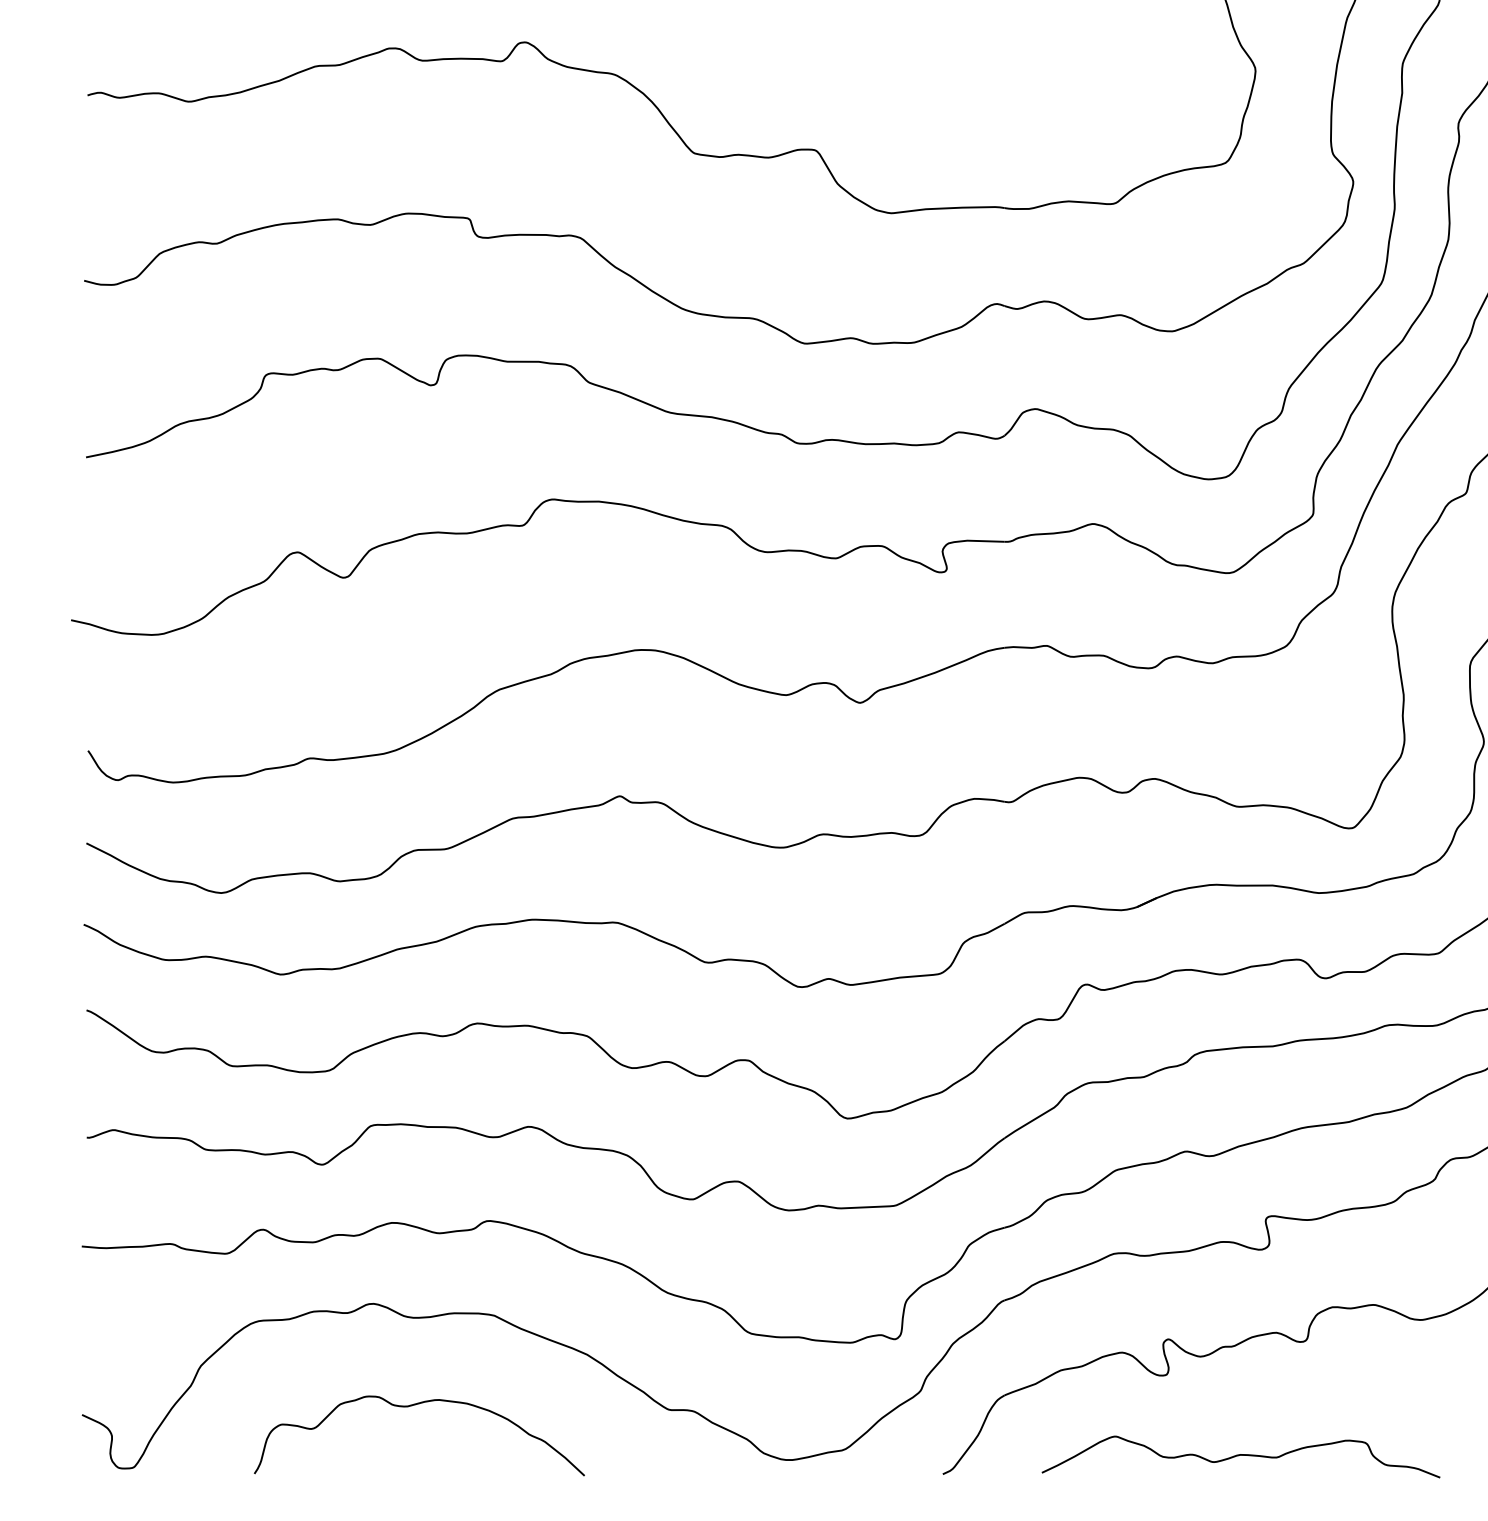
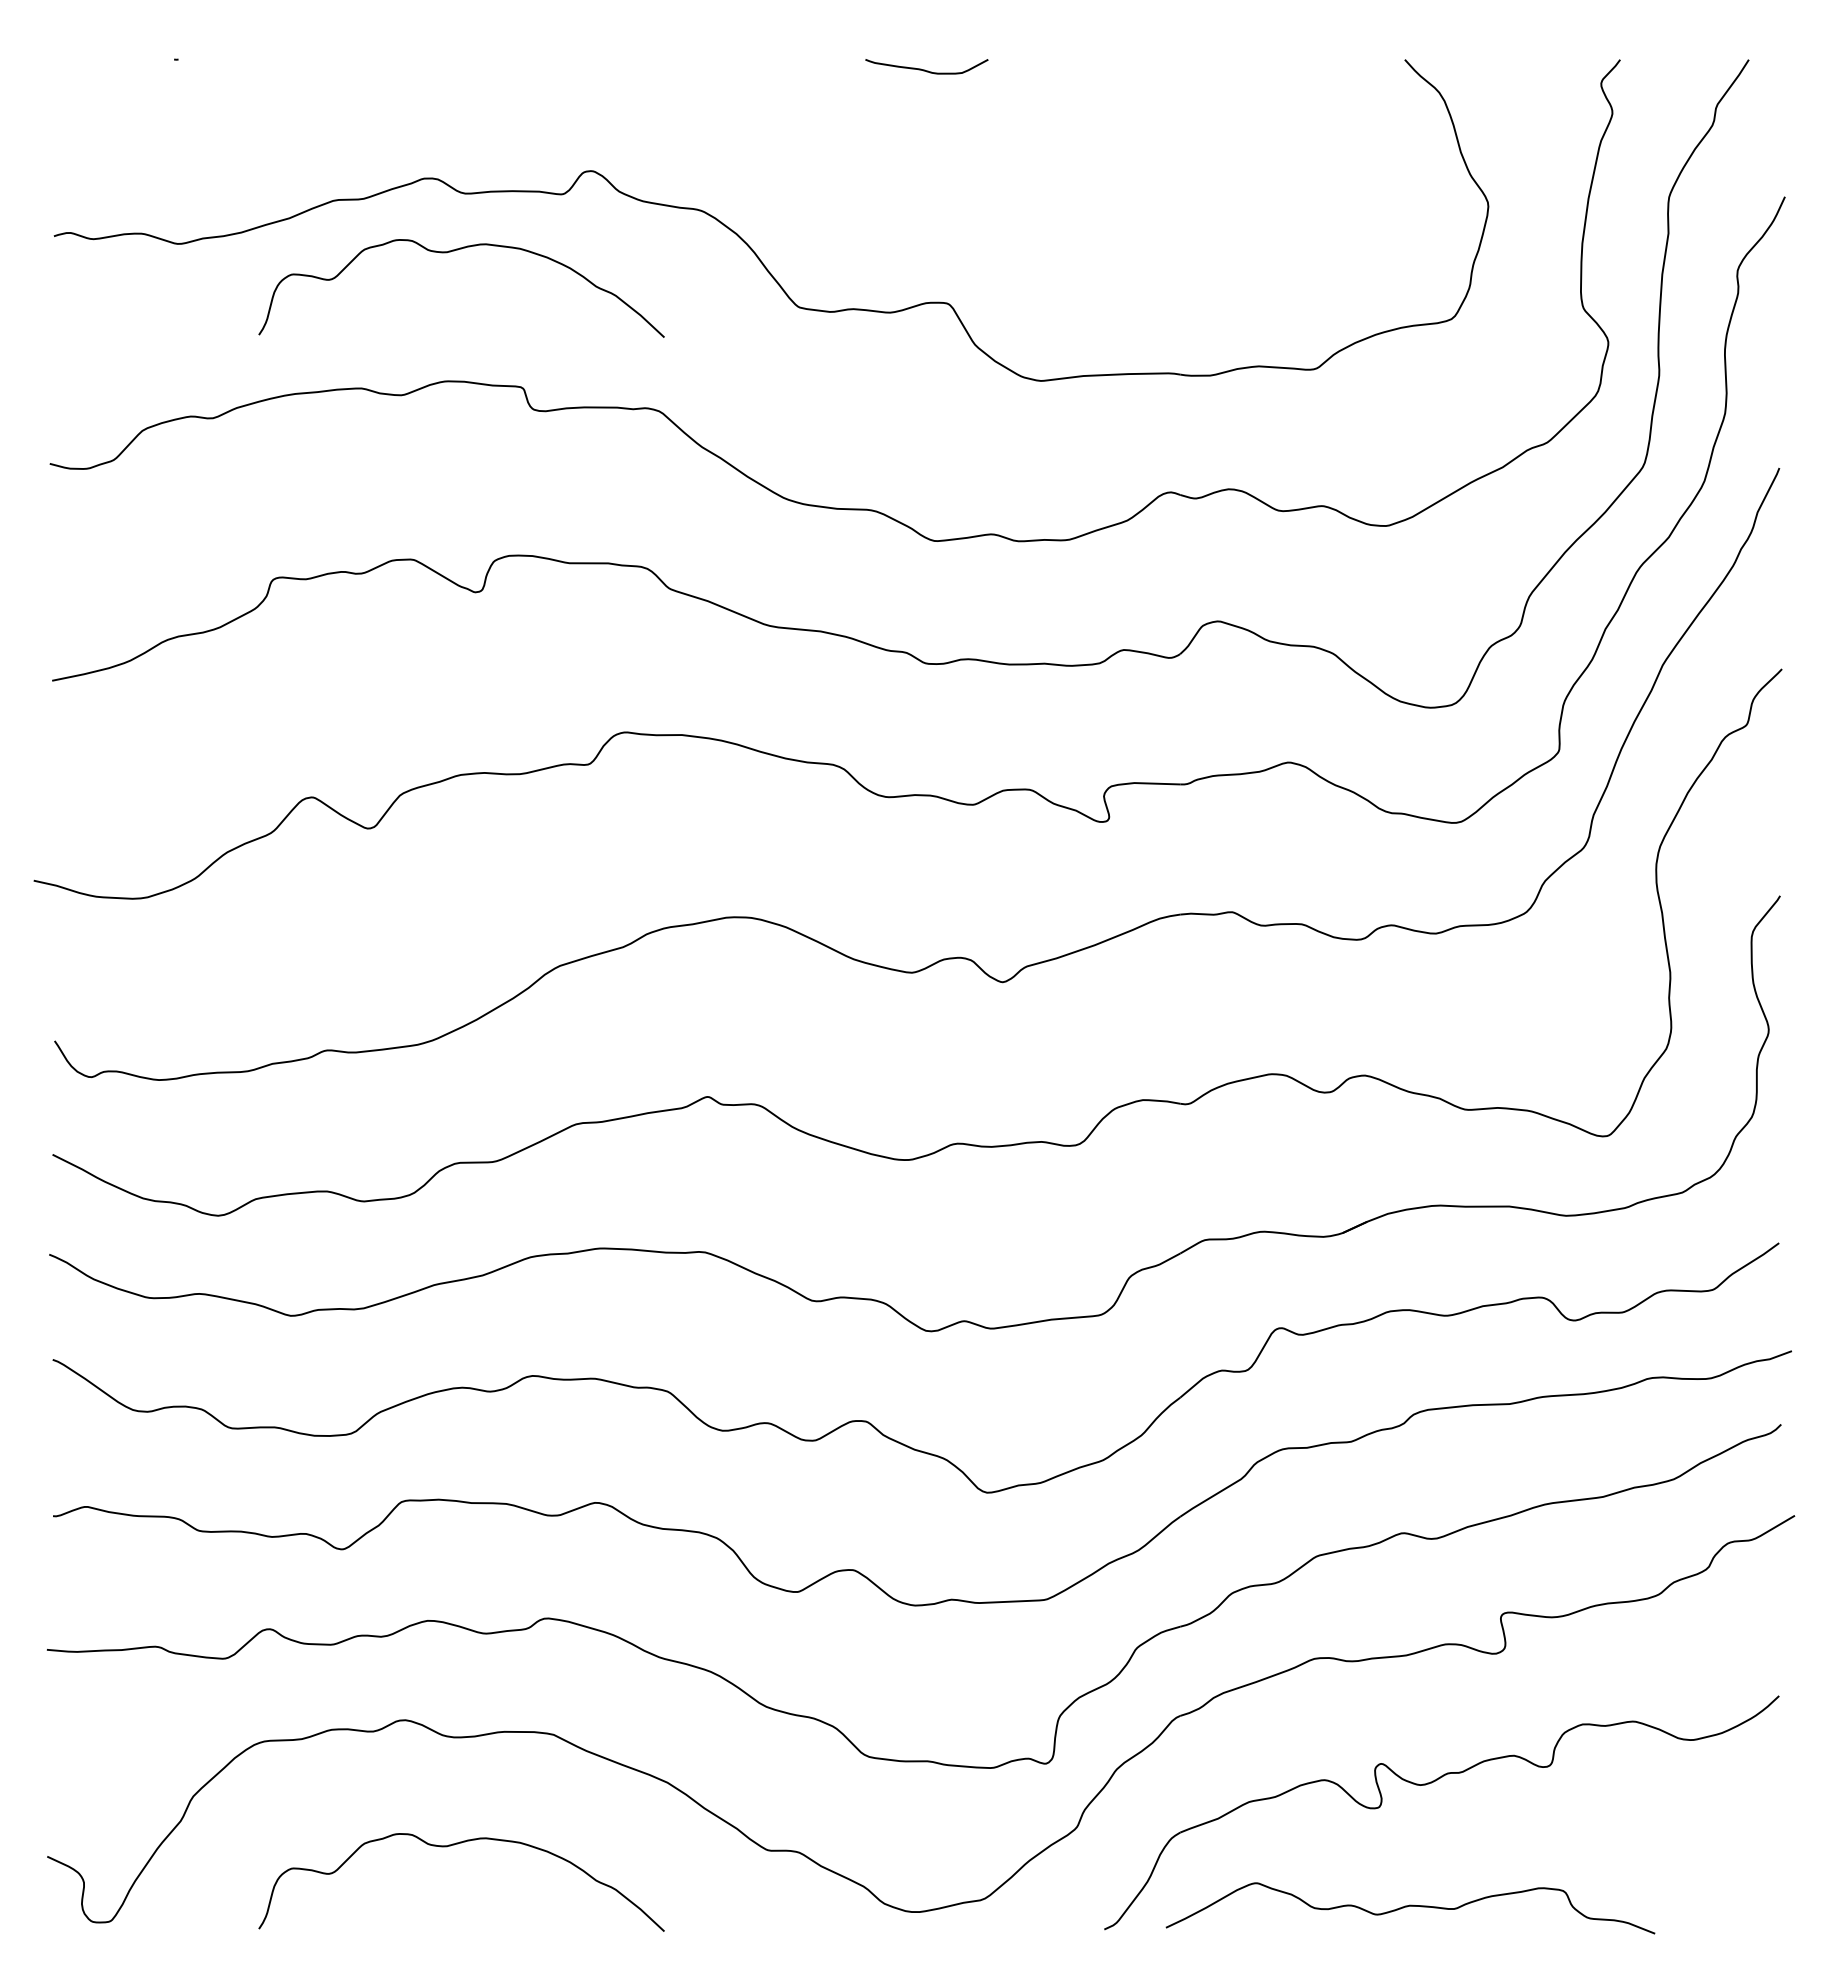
curve: (410, 108) -> (450, 252), added
curve: (1241, 1455) -> (1410, 1906), moved

